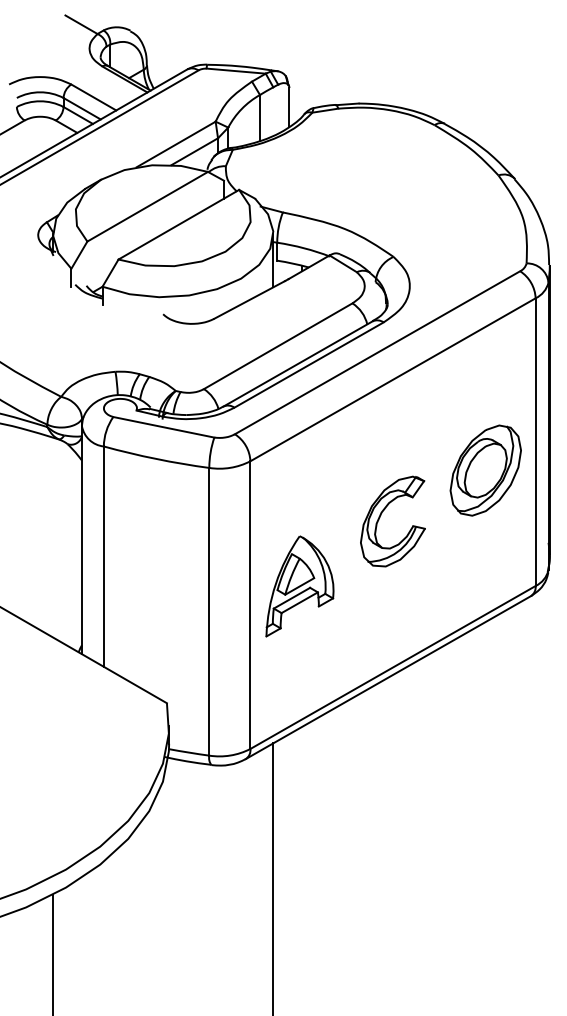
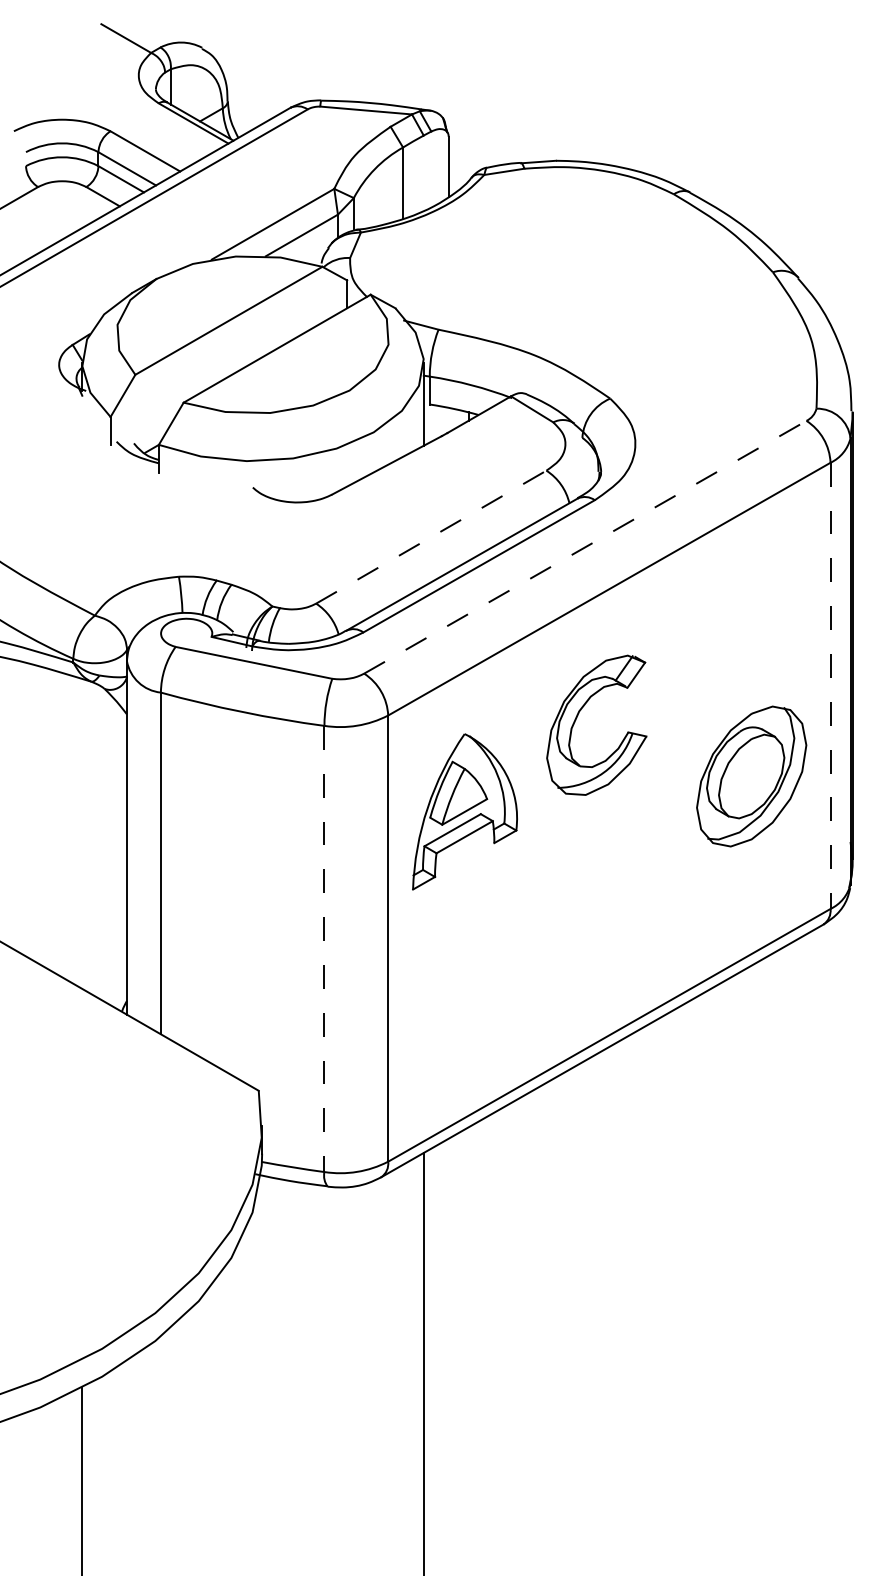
line: (278, 346) -> (431, 537), solid -> dashed
line: (377, 352) -> (585, 546), solid -> dashed
line: (535, 442) -> (830, 686), solid -> dashed
part: (485, 470) -> (751, 776), moved
part: (381, 515) -> (579, 715), moved
part: (299, 586) -> (464, 812), moved
line: (209, 611) -> (324, 948), solid -> dashed

